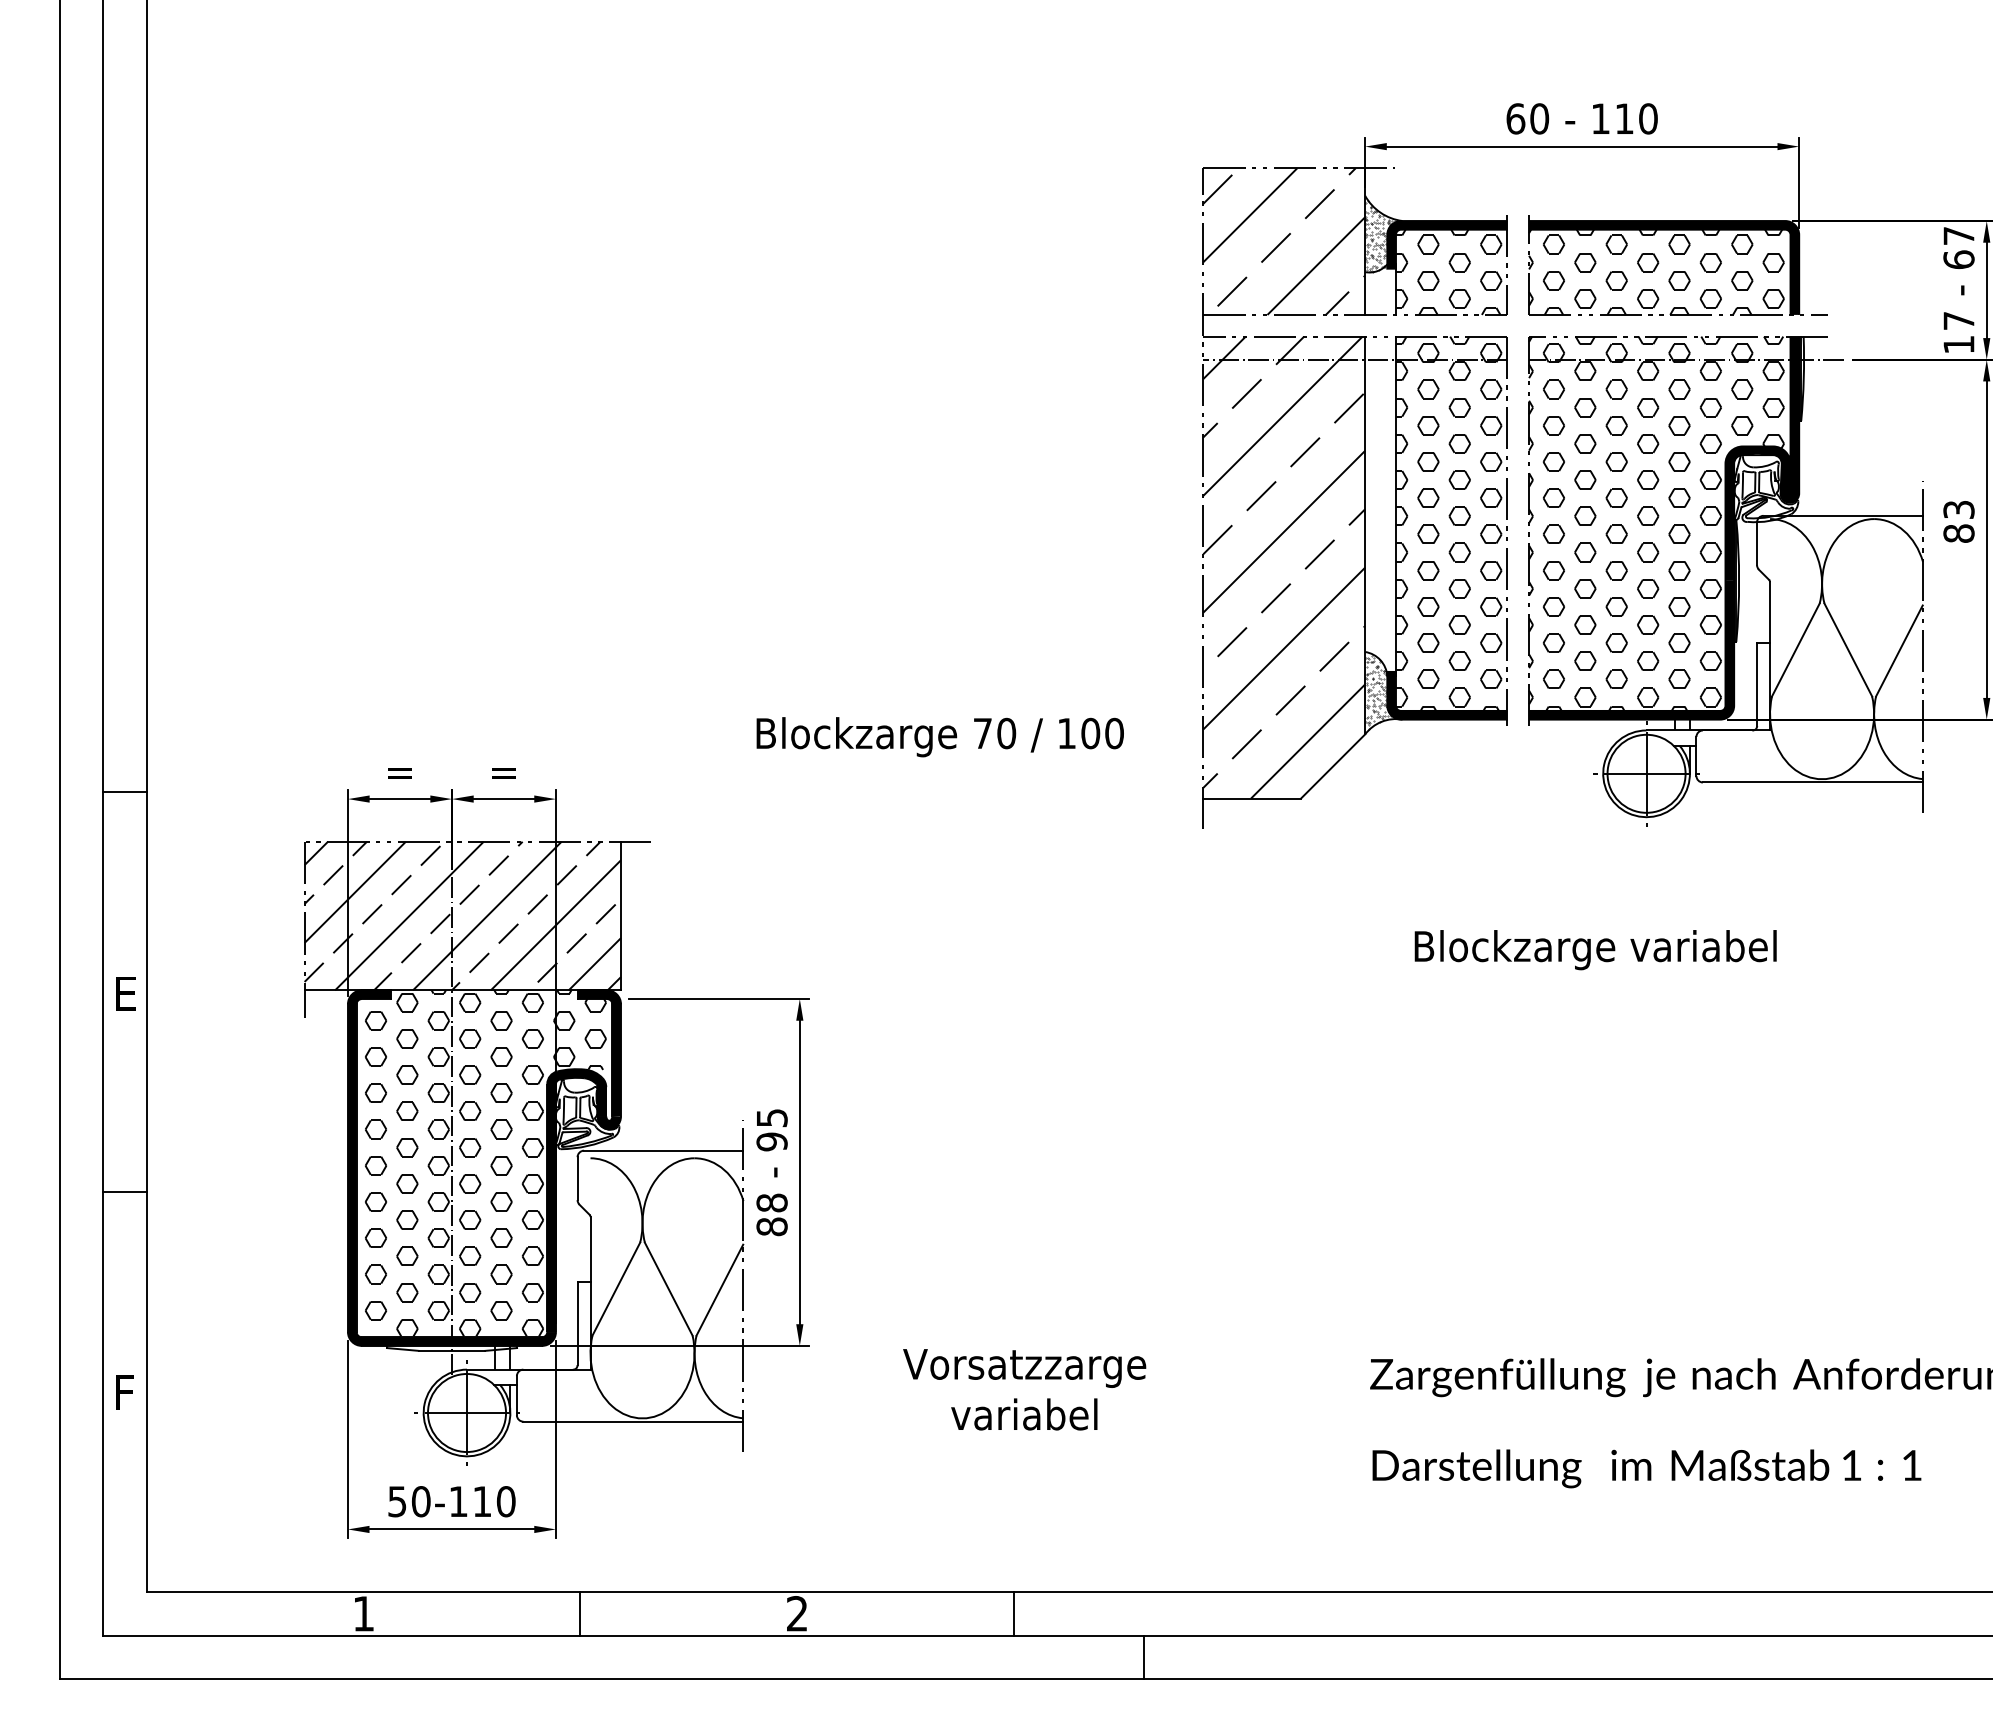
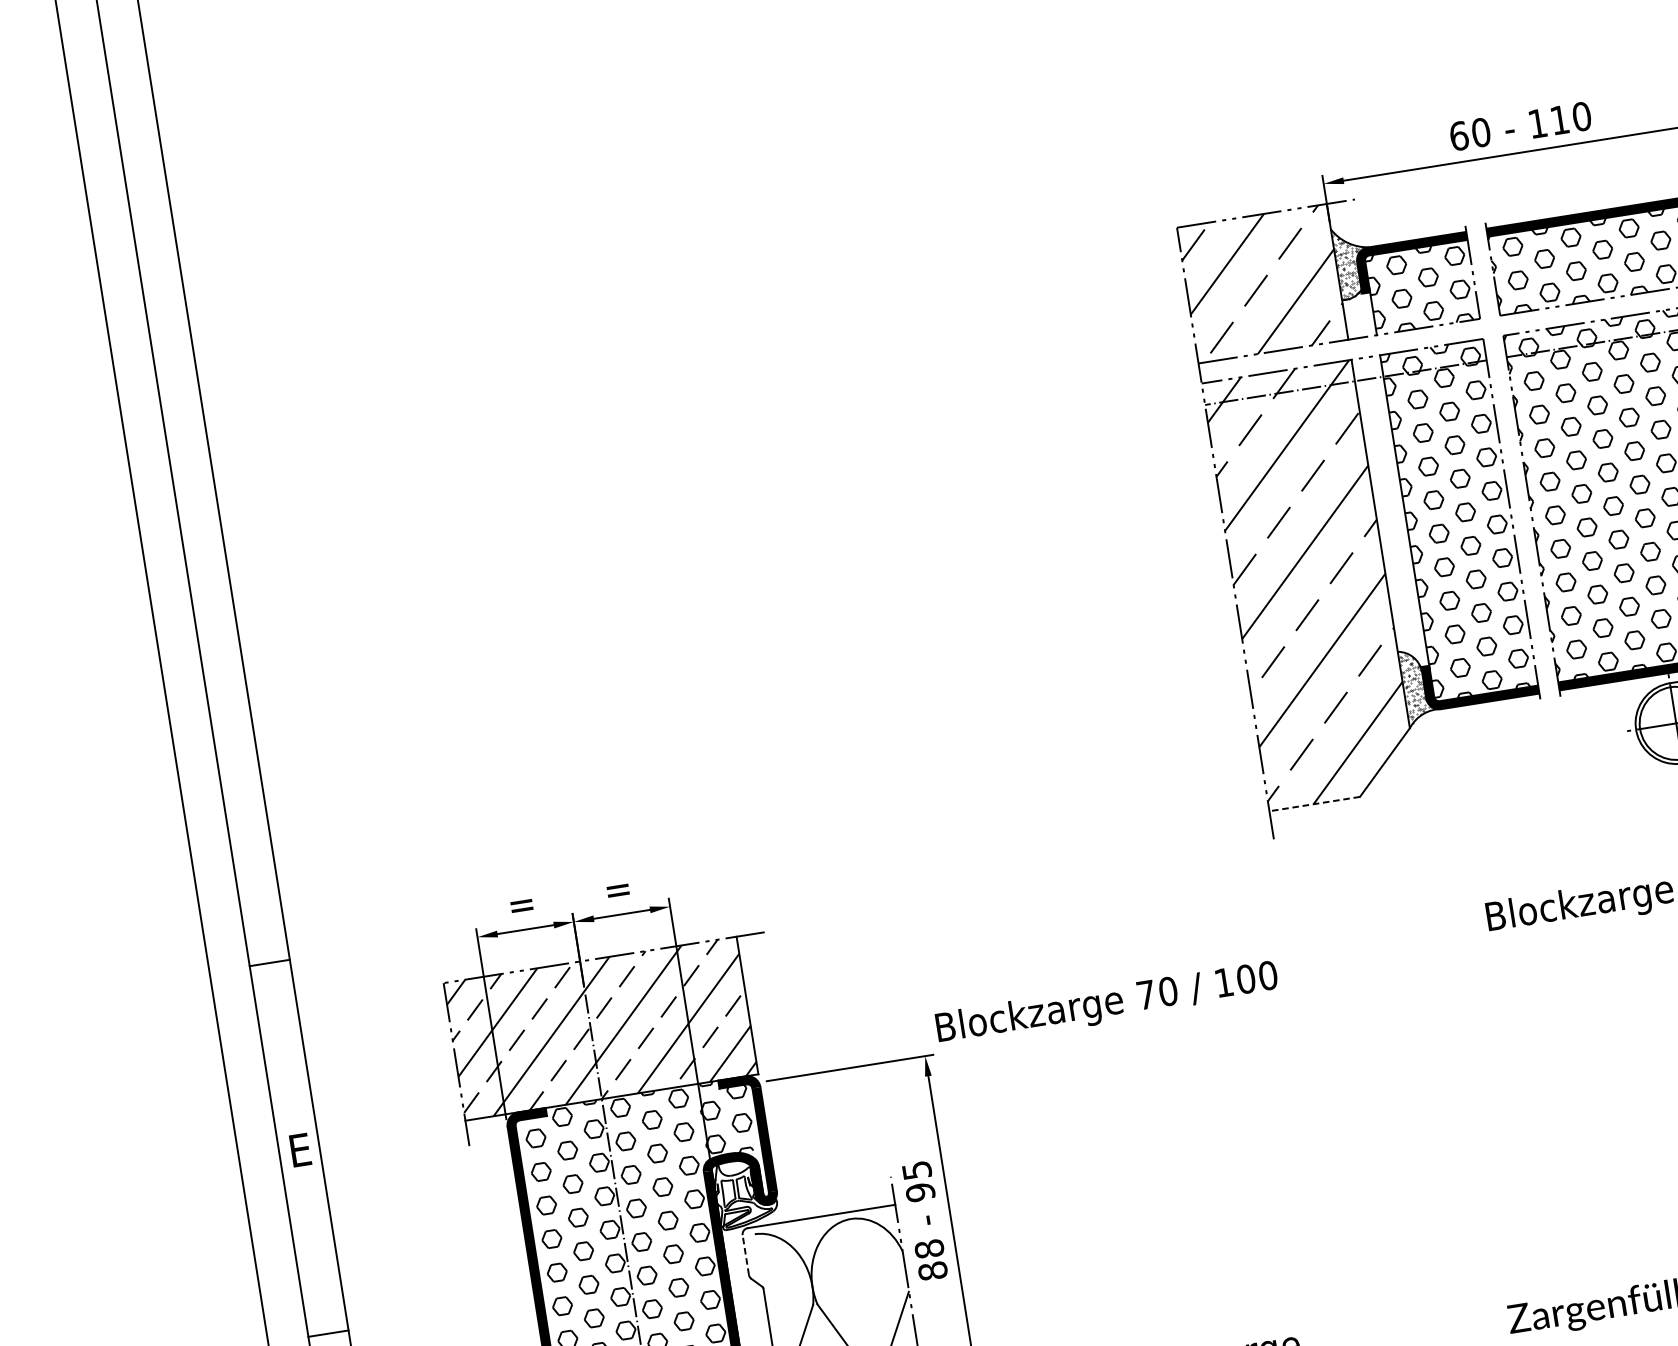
text: (939, 737) -> (1106, 1005), moved
line: (1252, 798) -> (1314, 804), solid -> dashed
line: (577, 1178) -> (745, 1254), solid -> dashed

